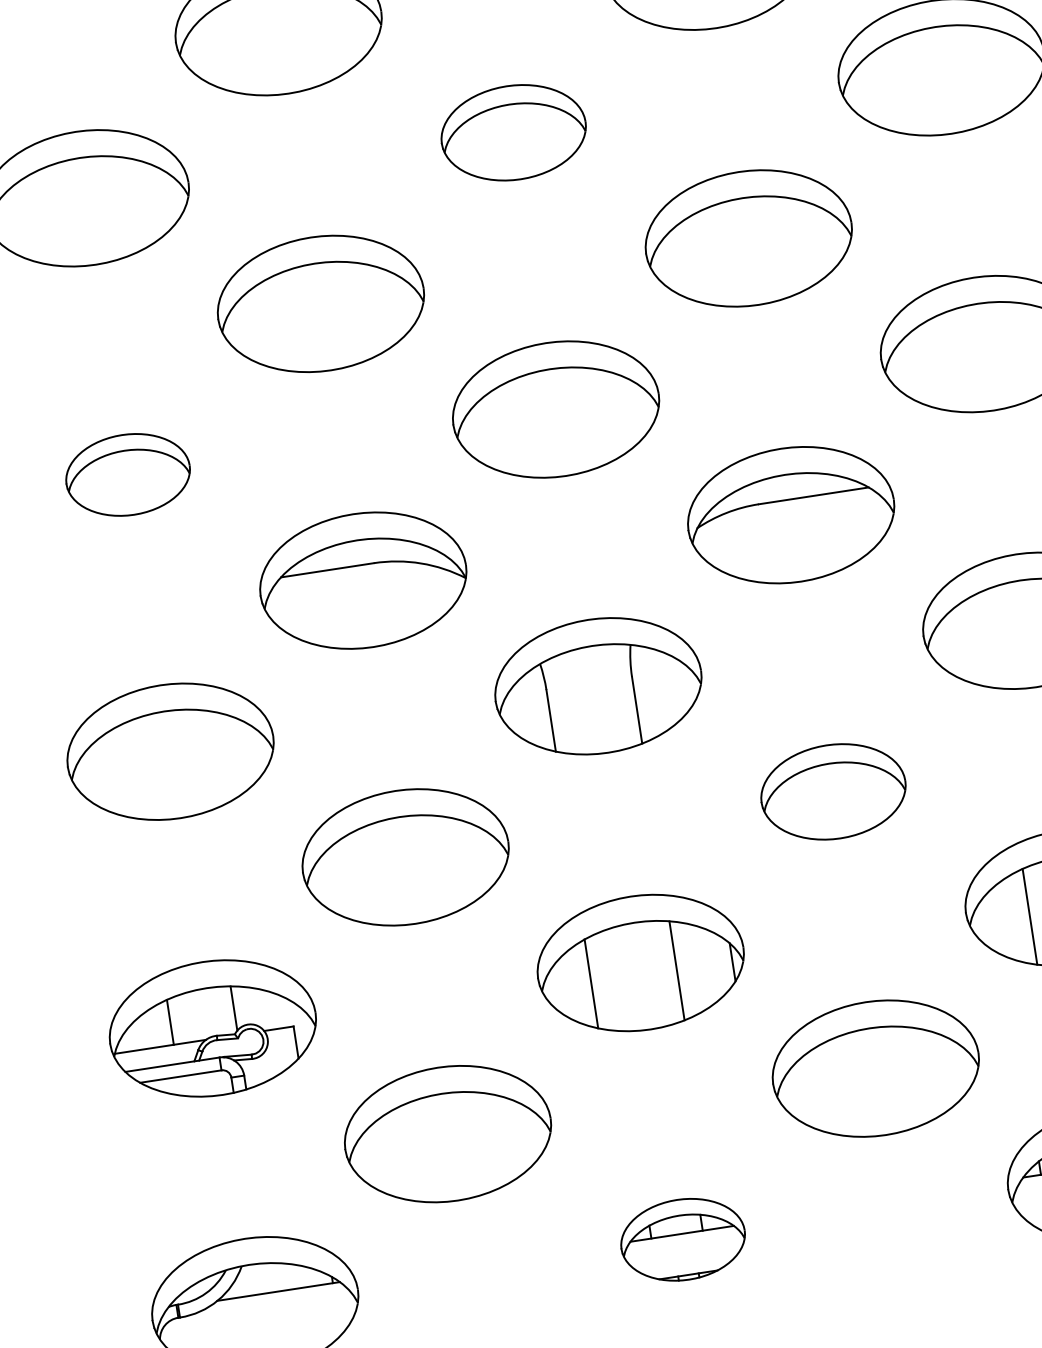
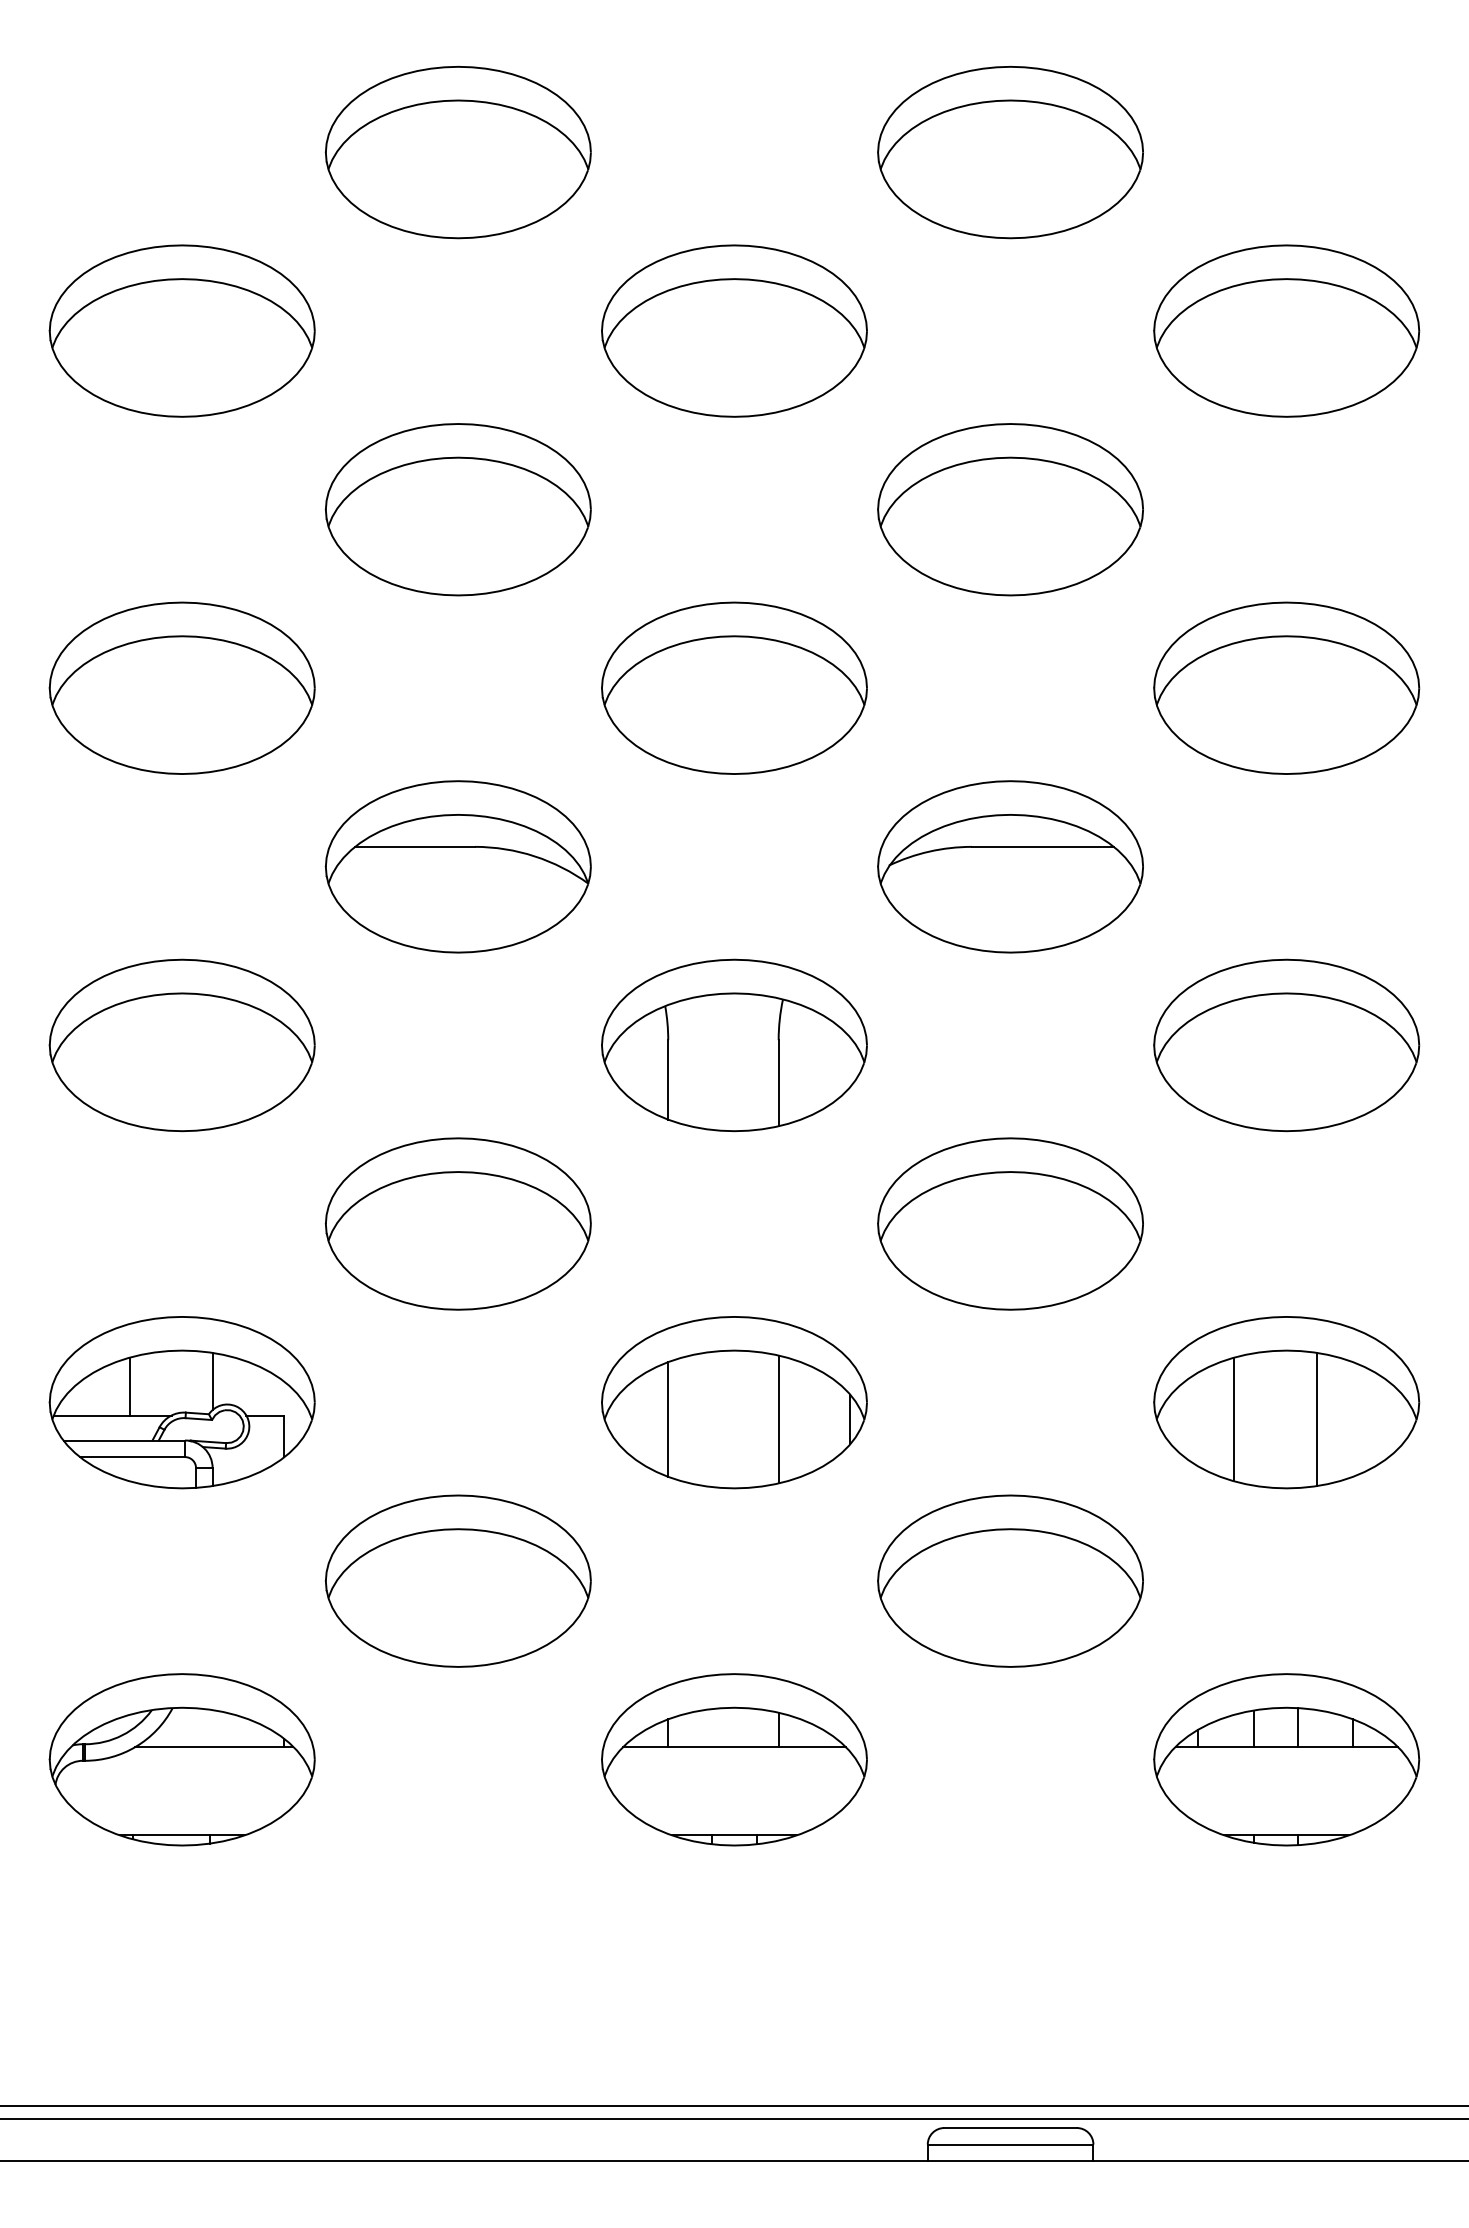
part: (513, 132) -> (734, 330), size x1.43
part: (127, 474) -> (181, 687), size x1.67
part: (833, 791) -> (1010, 1223), size x1.43
part: (683, 1239) -> (734, 1759), size x1.67

